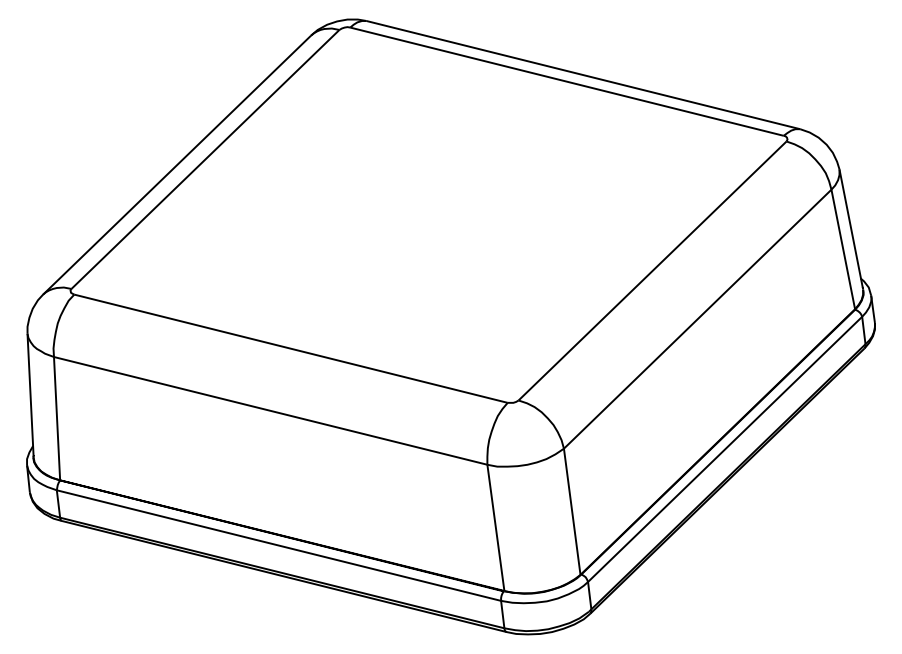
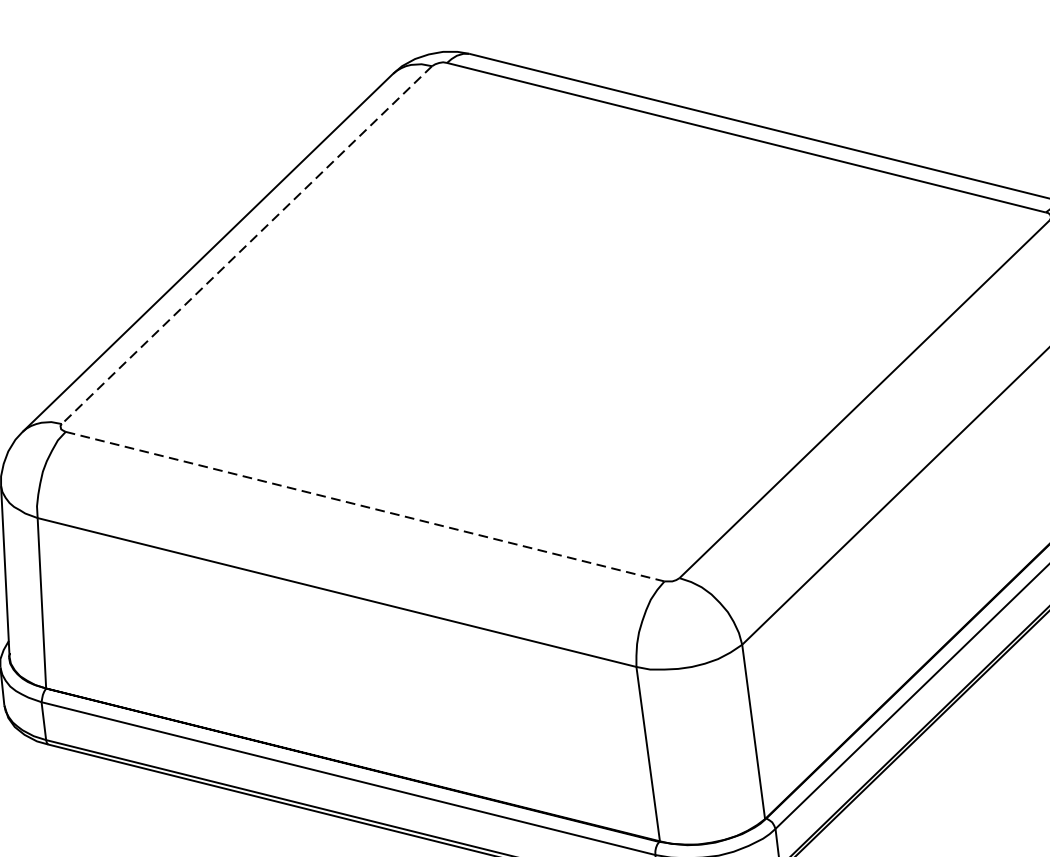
line: (205, 159) -> (246, 245), solid -> dashed
line: (291, 348) -> (365, 506), solid -> dashed

